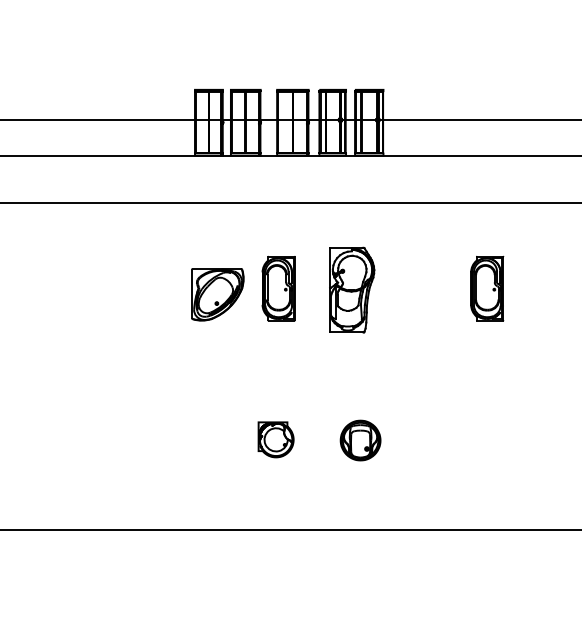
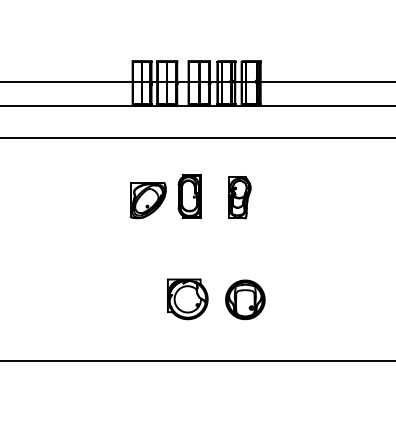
part: (487, 288) -> (331, 196), removed
part: (351, 290) -> (239, 197), size x0.71
part: (275, 439) -> (187, 299), size x1.67
part: (360, 439) -> (245, 299), size x1.43

